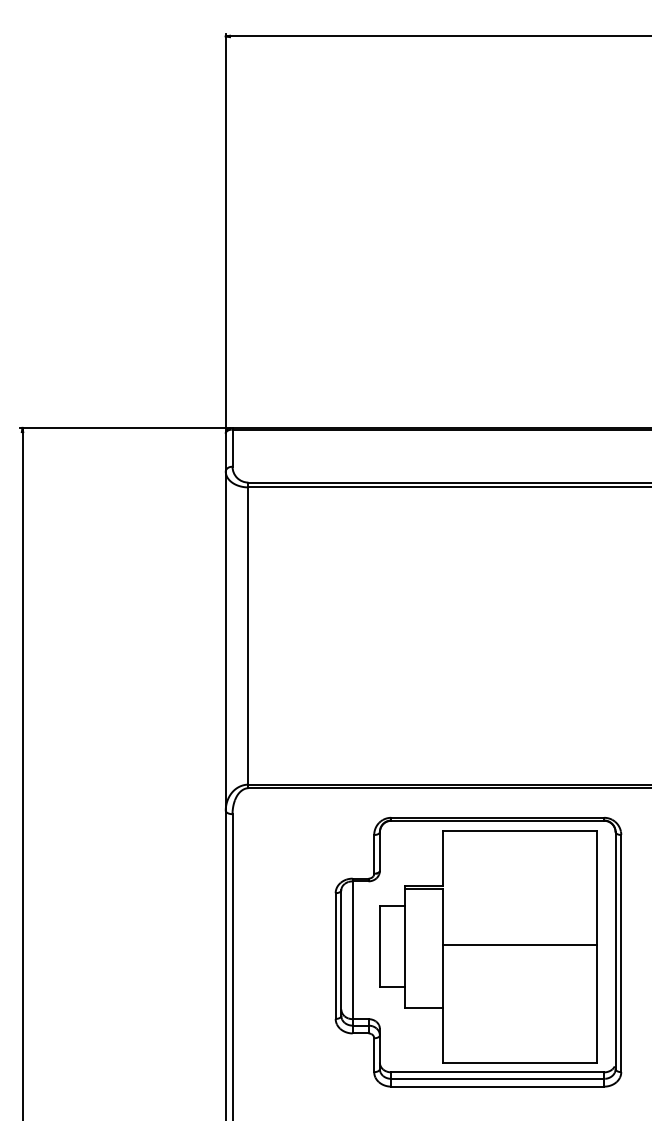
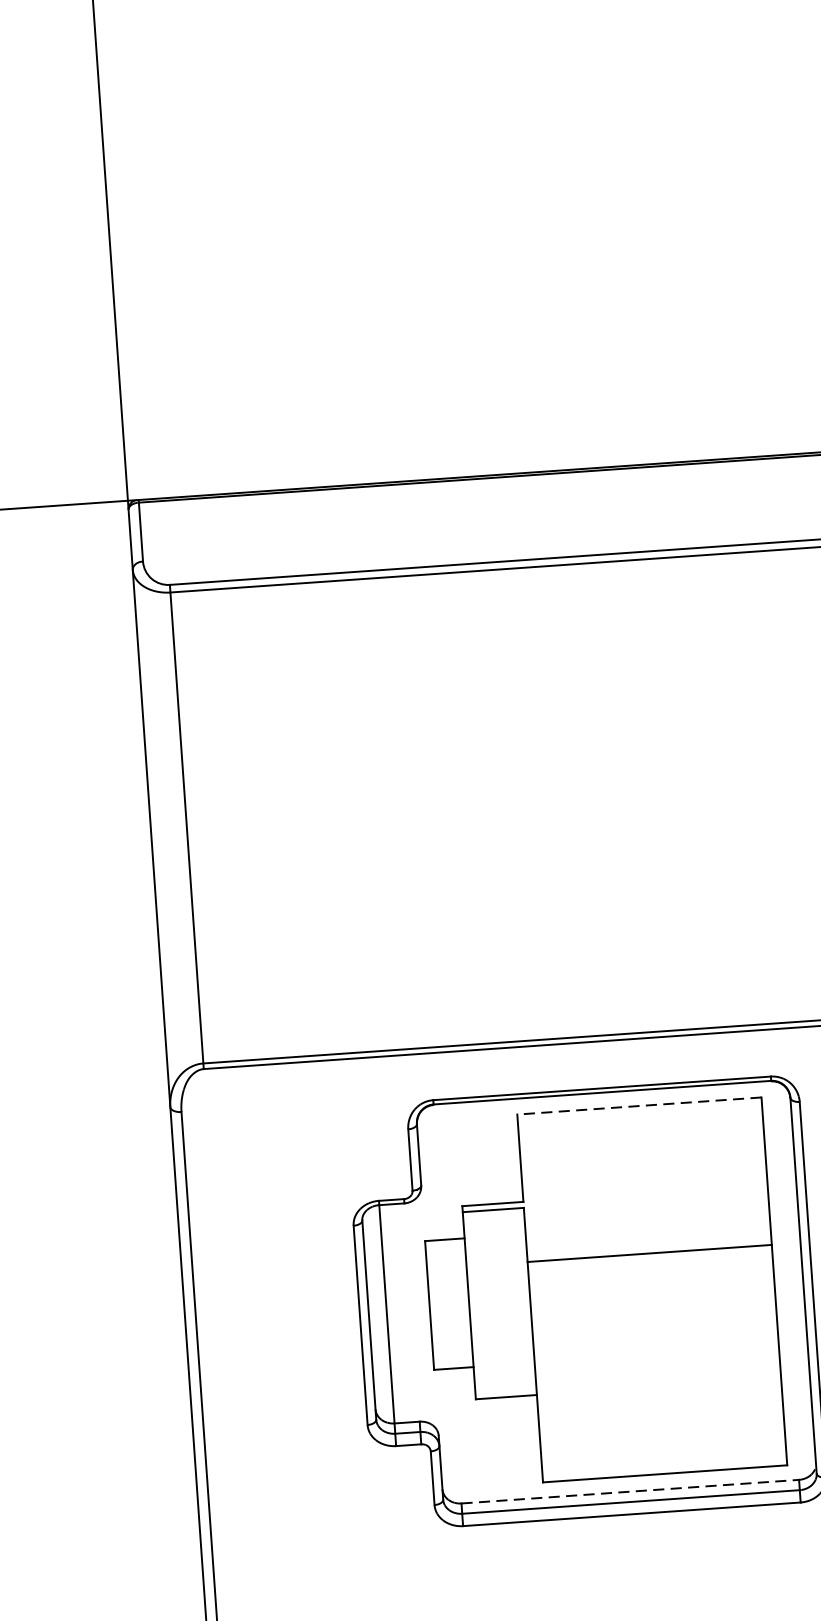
line: (519, 830) -> (637, 1106), solid -> dashed
line: (520, 944) -> (649, 1253), moved
line: (497, 1072) -> (629, 1491), solid -> dashed

